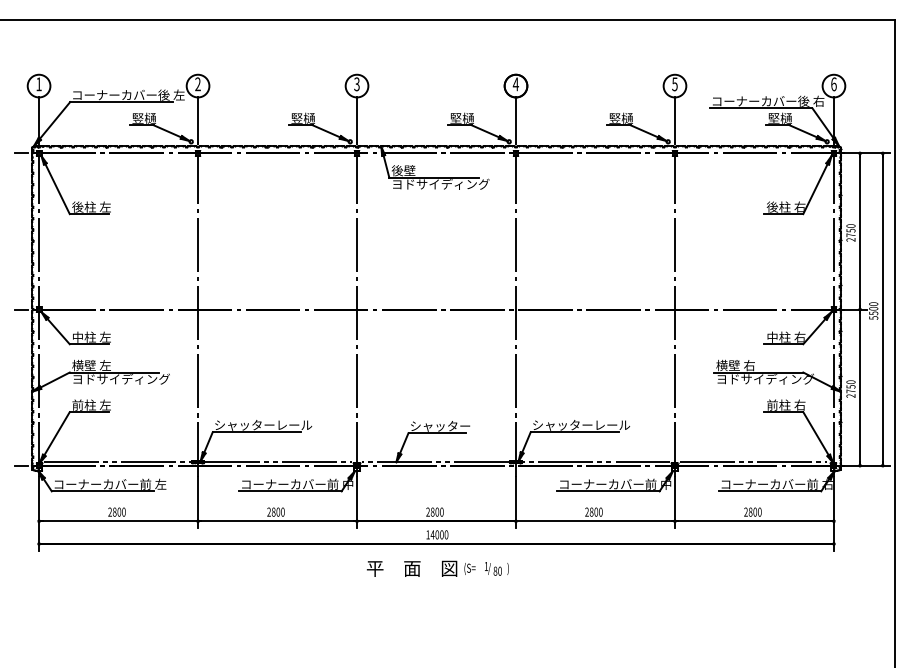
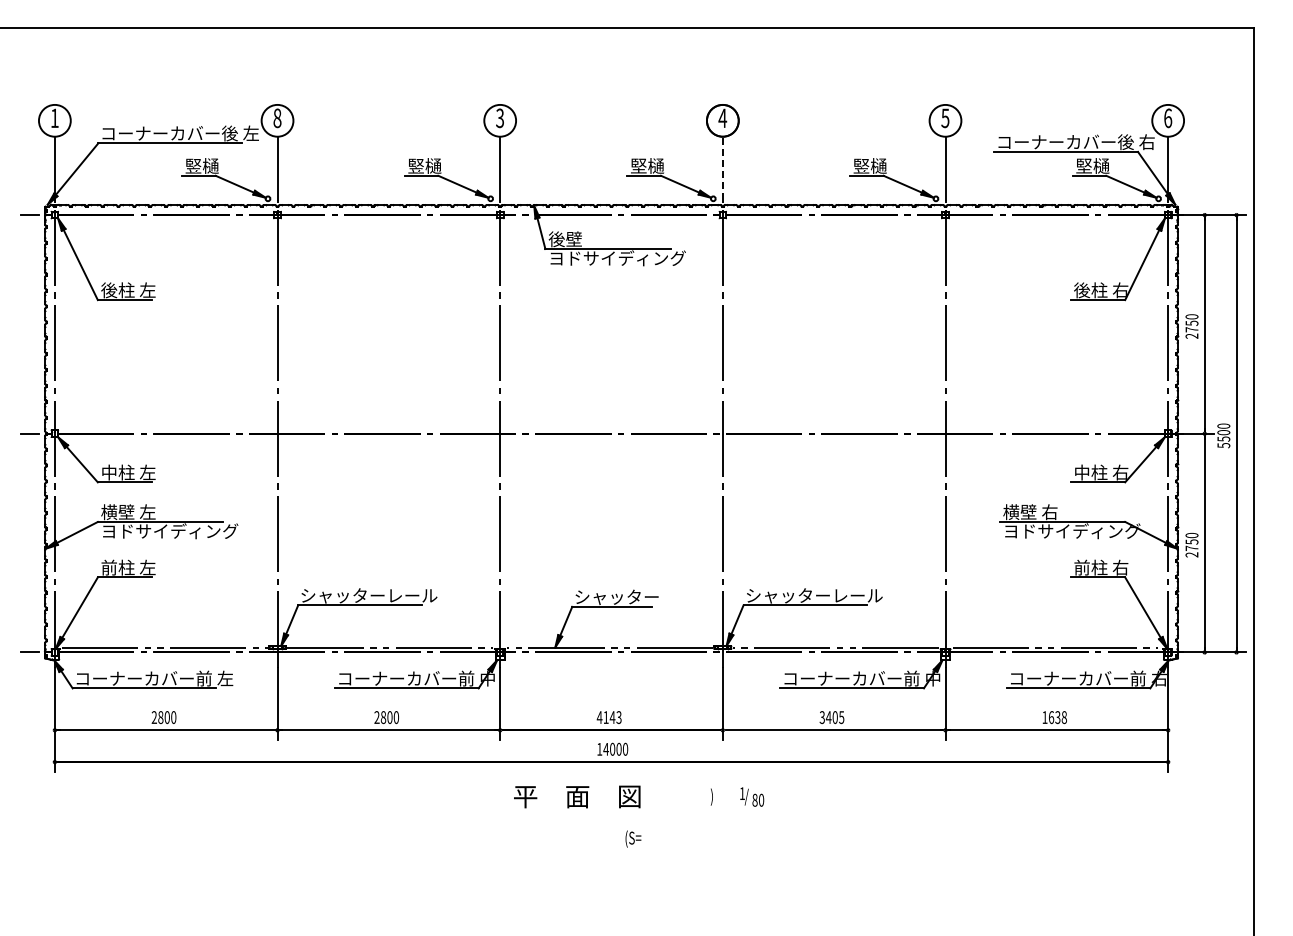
text: (198, 84) -> (277, 118), 2 -> 8
line: (515, 119) -> (722, 167), solid -> dashed
text: (434, 512) -> (608, 717), 2800 -> 4143
text: (593, 512) -> (831, 717), 2800 -> 3405
text: (752, 512) -> (1054, 717), 2800 -> 1638
text: (470, 568) -> (633, 838), moved
text: (493, 568) -> (752, 796), moved

